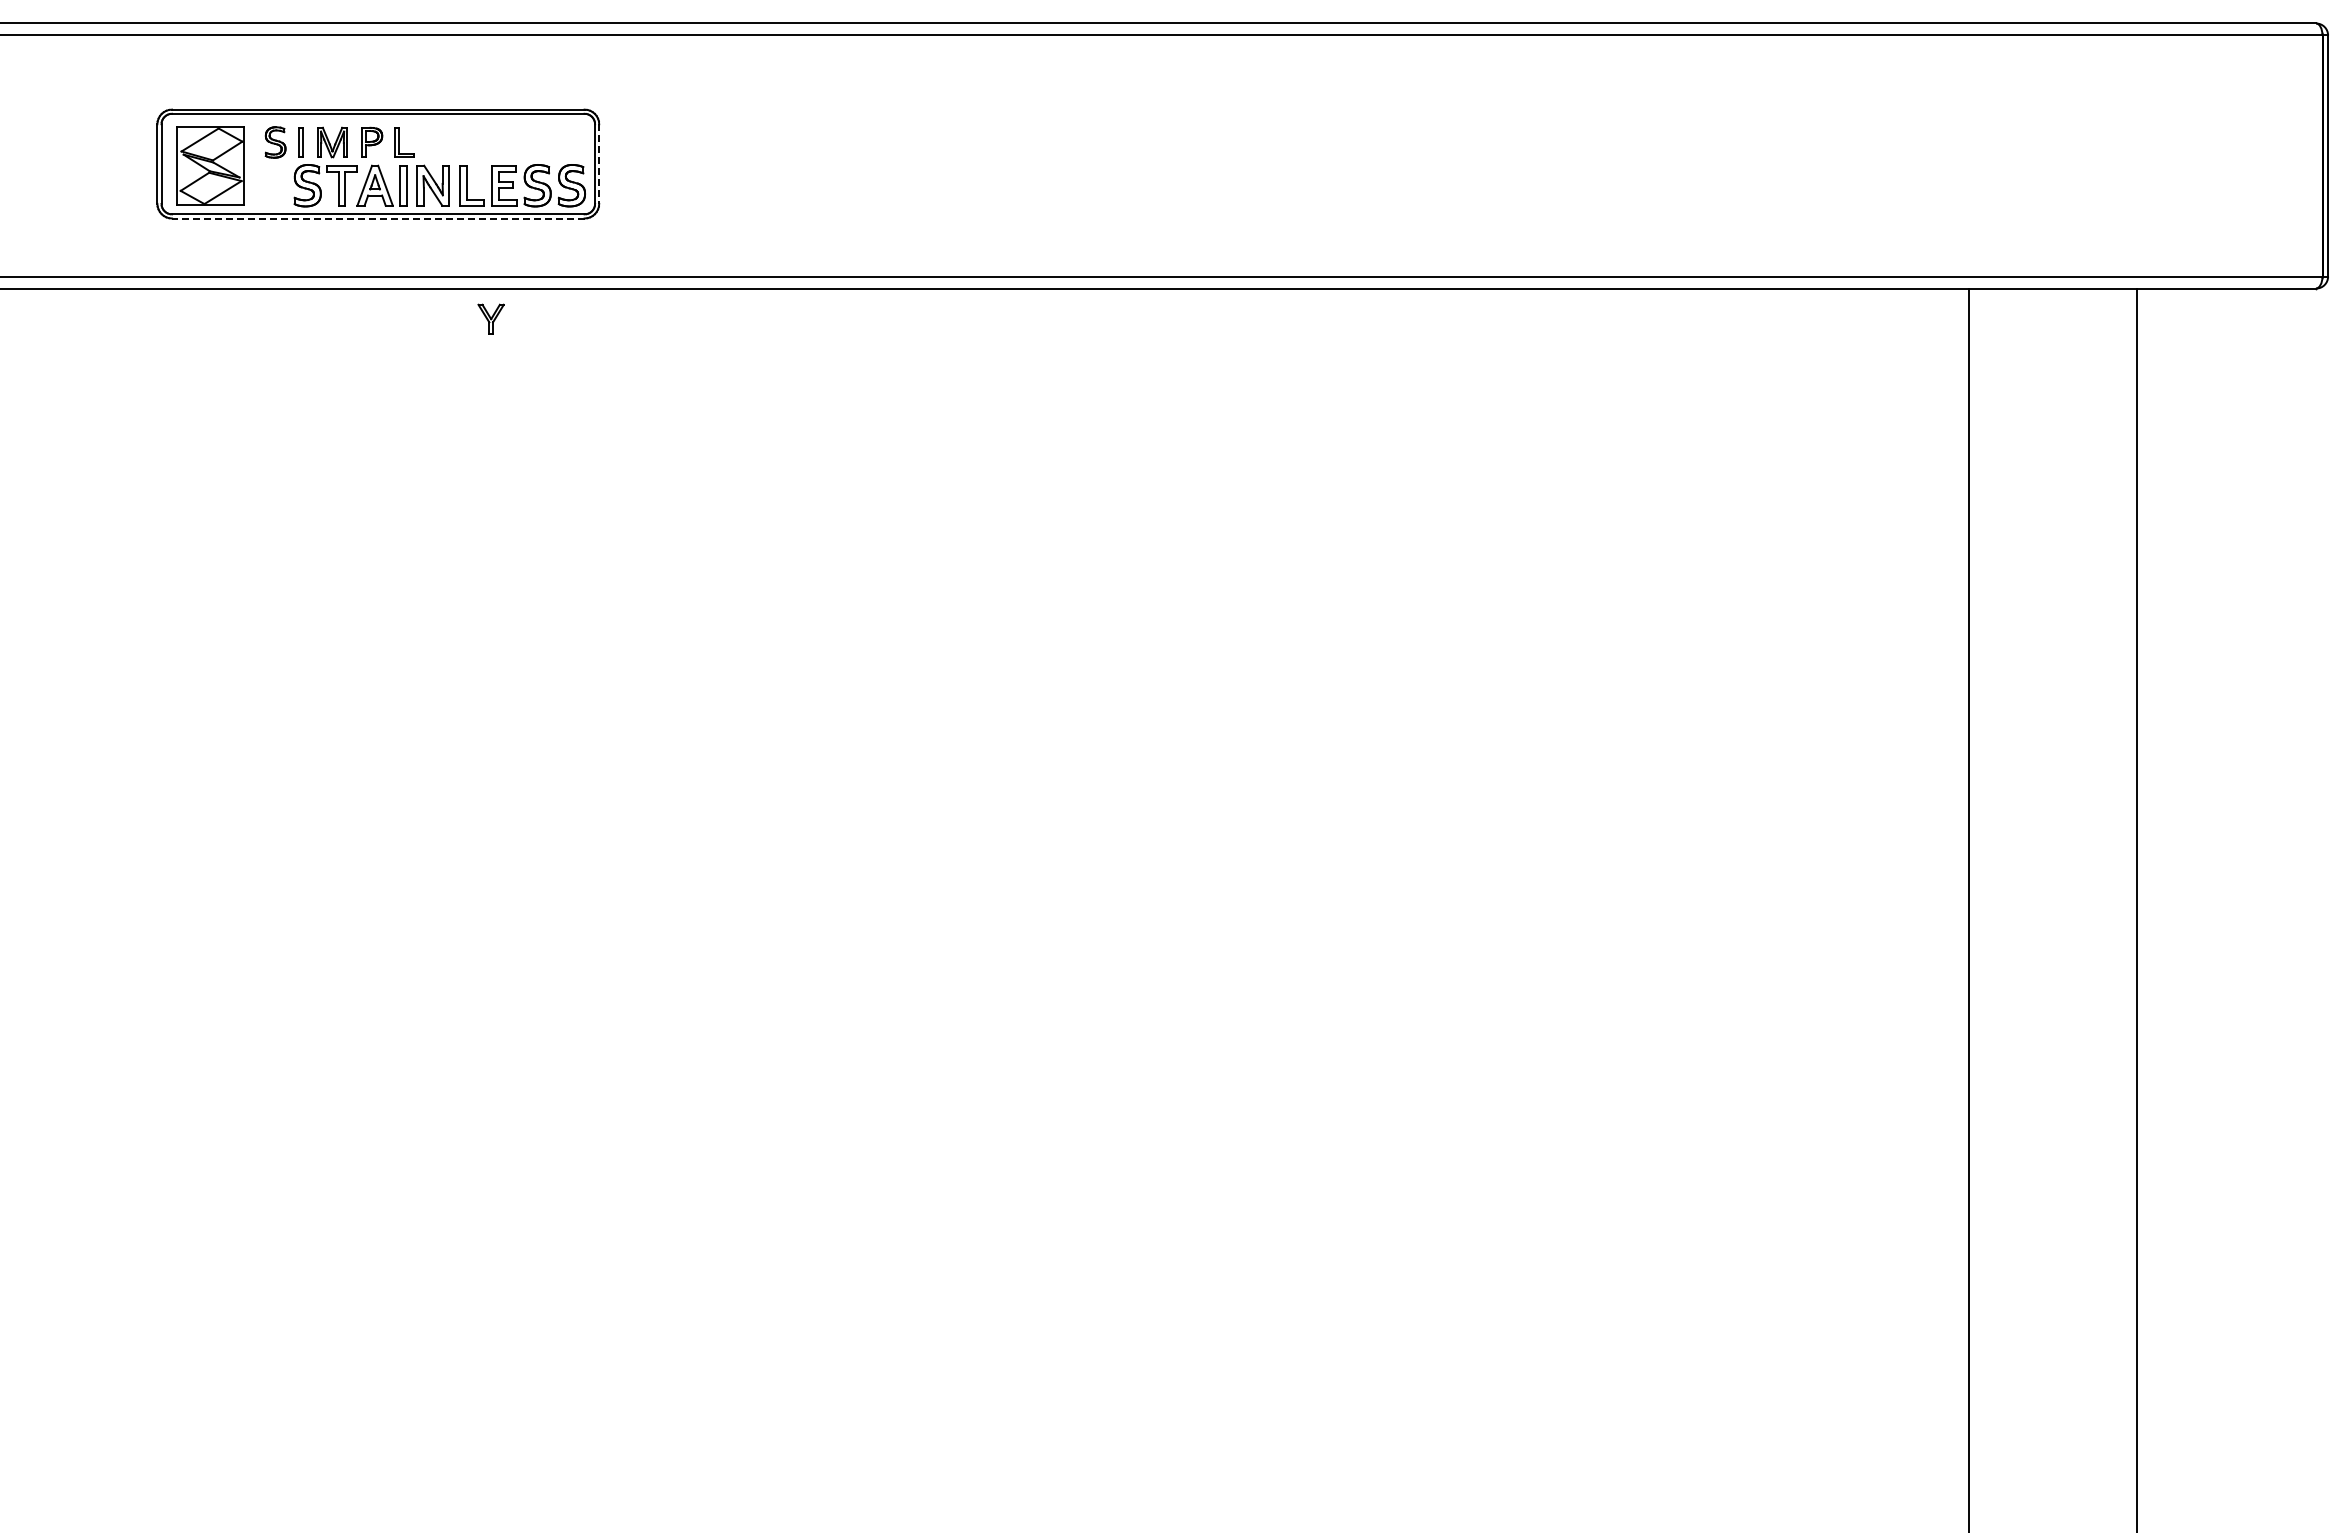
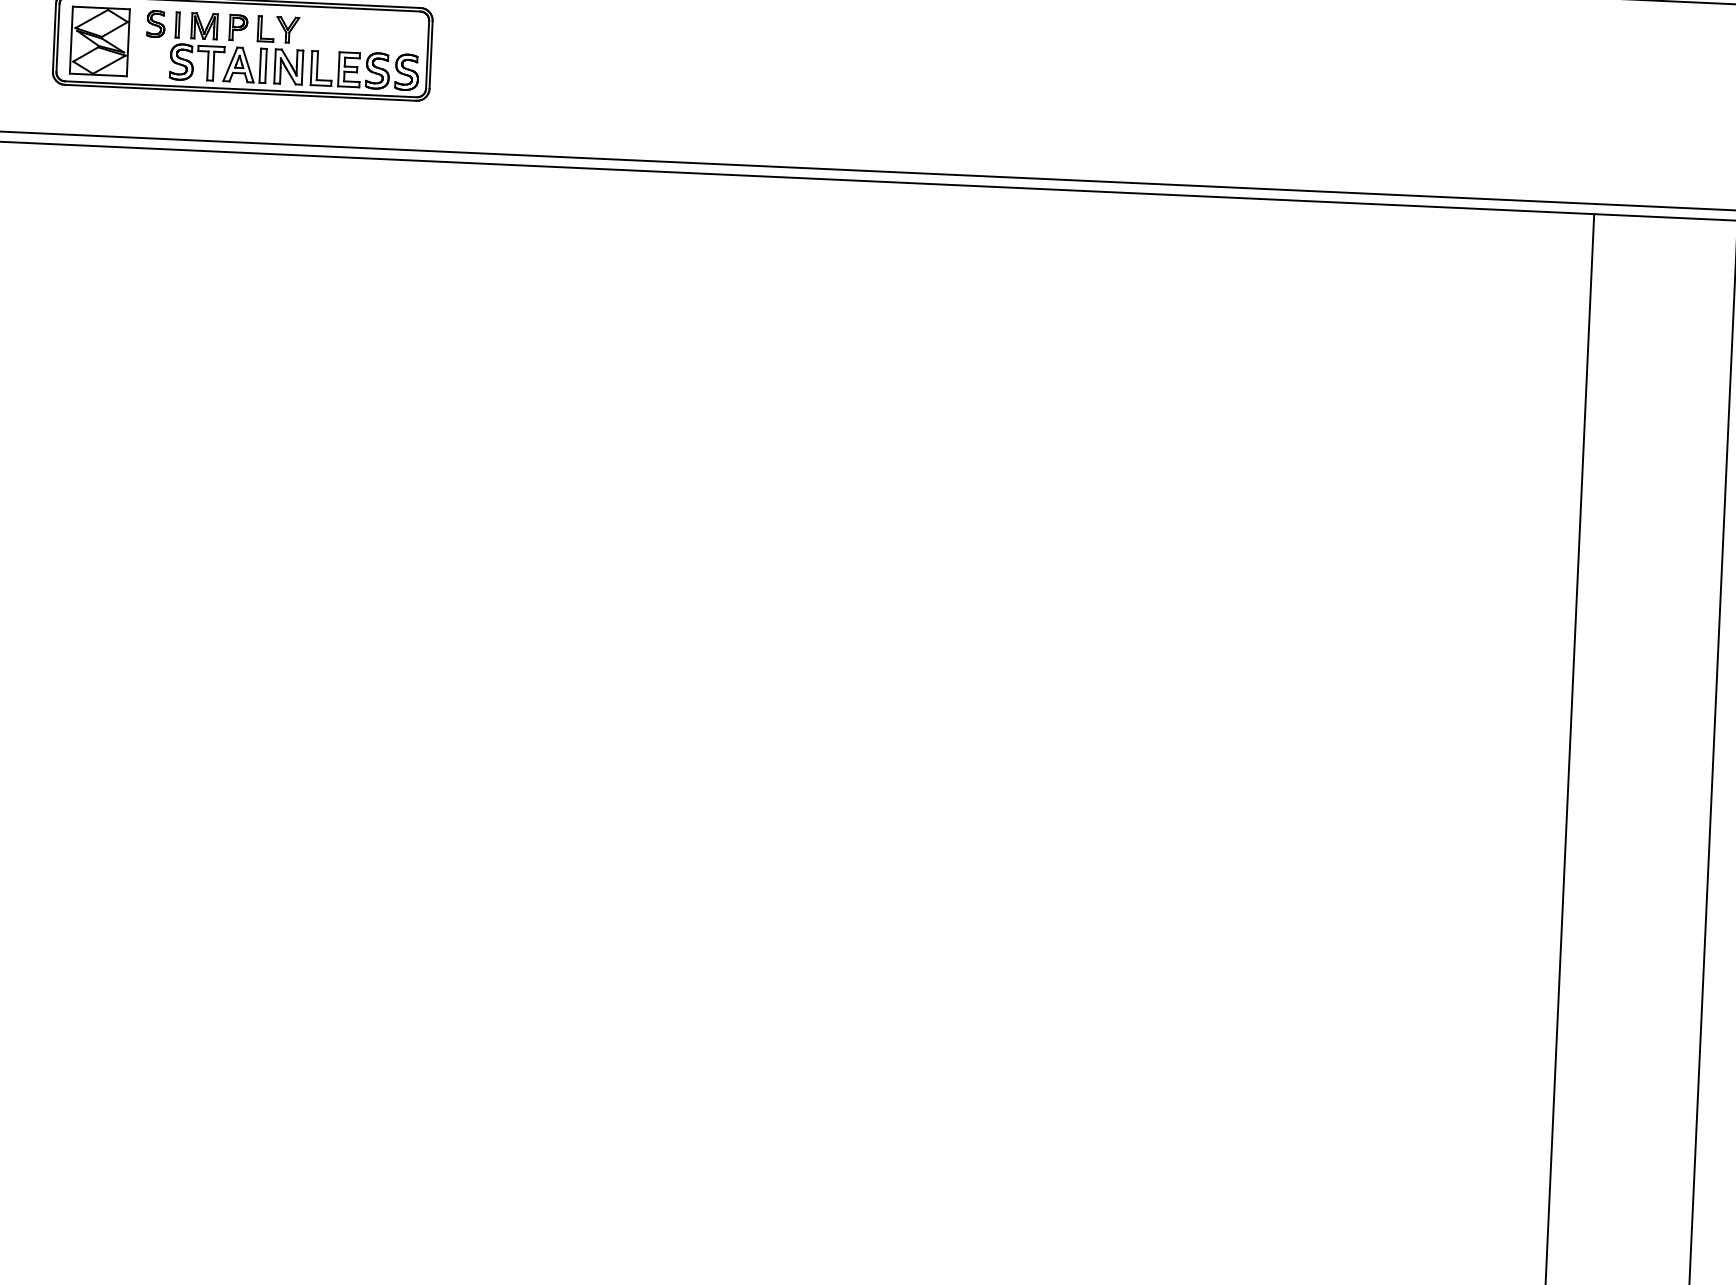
line: (599, 164) -> (431, 55), dashed -> solid
line: (377, 218) -> (240, 92), dashed -> solid
part: (490, 318) -> (287, 29), moved

